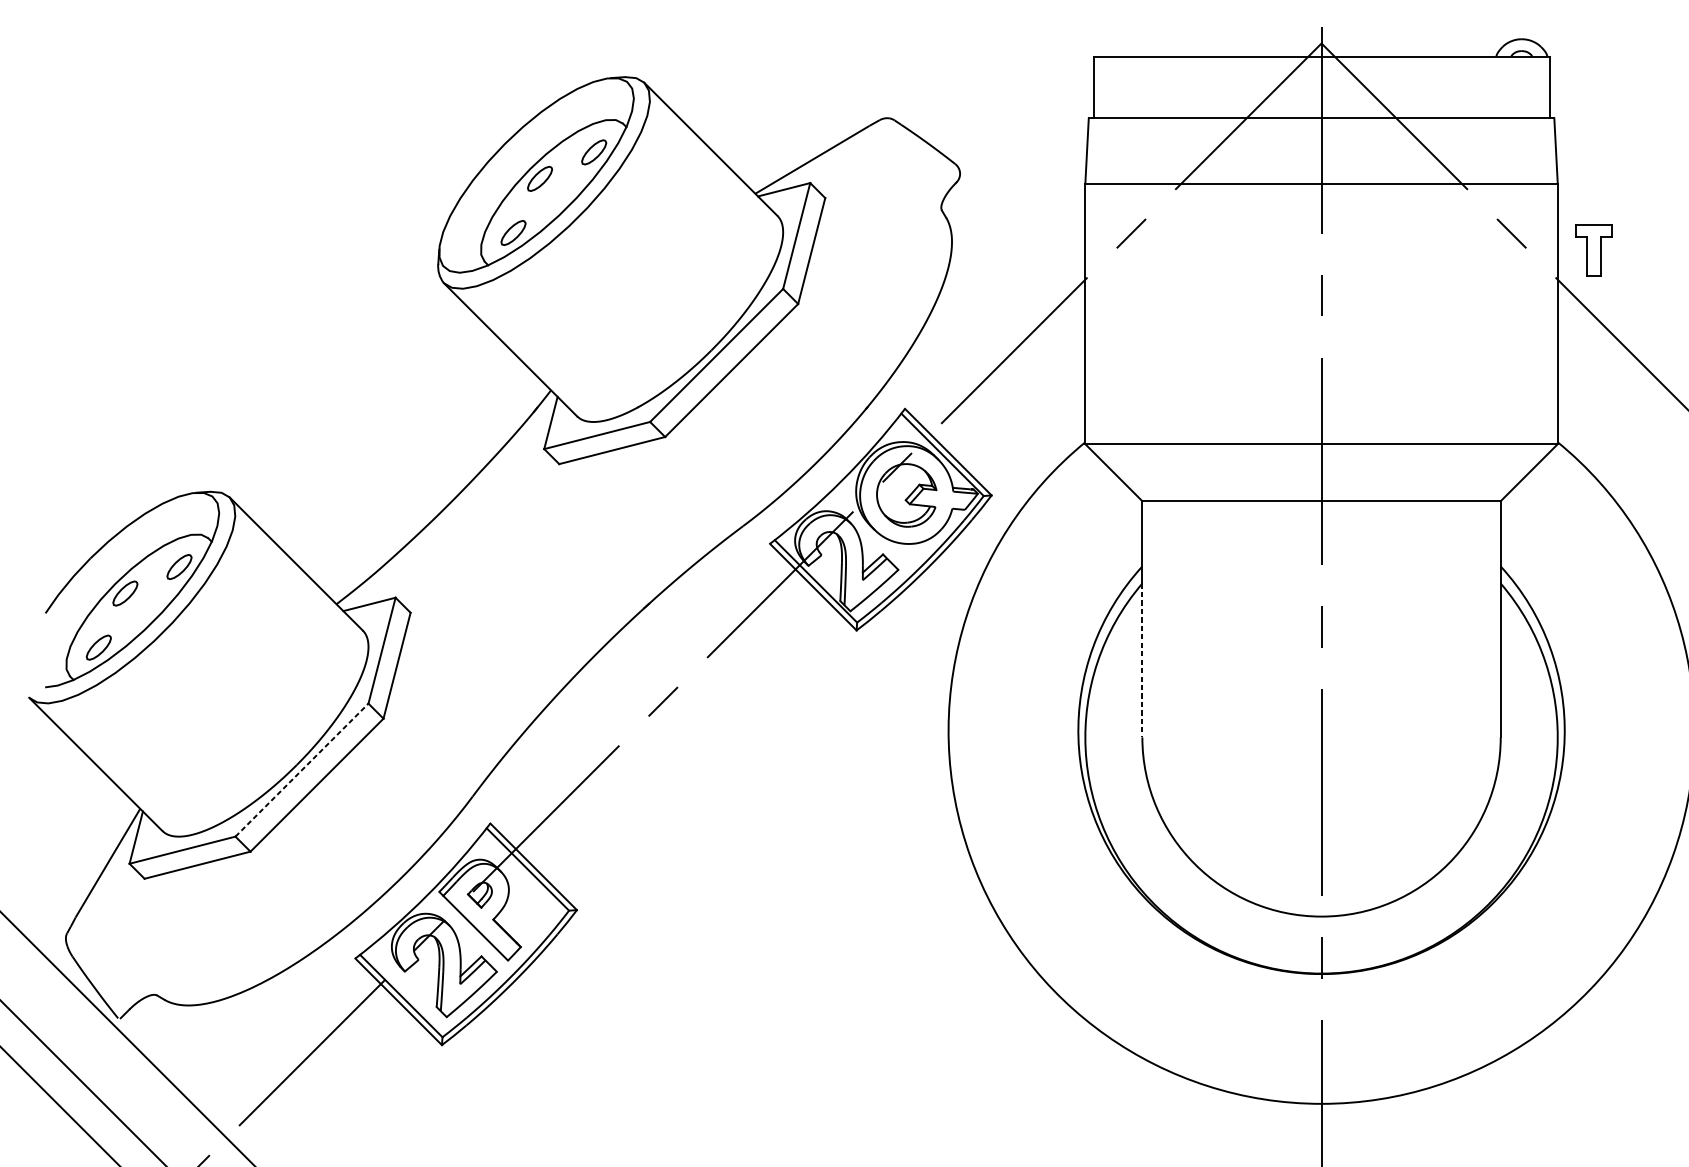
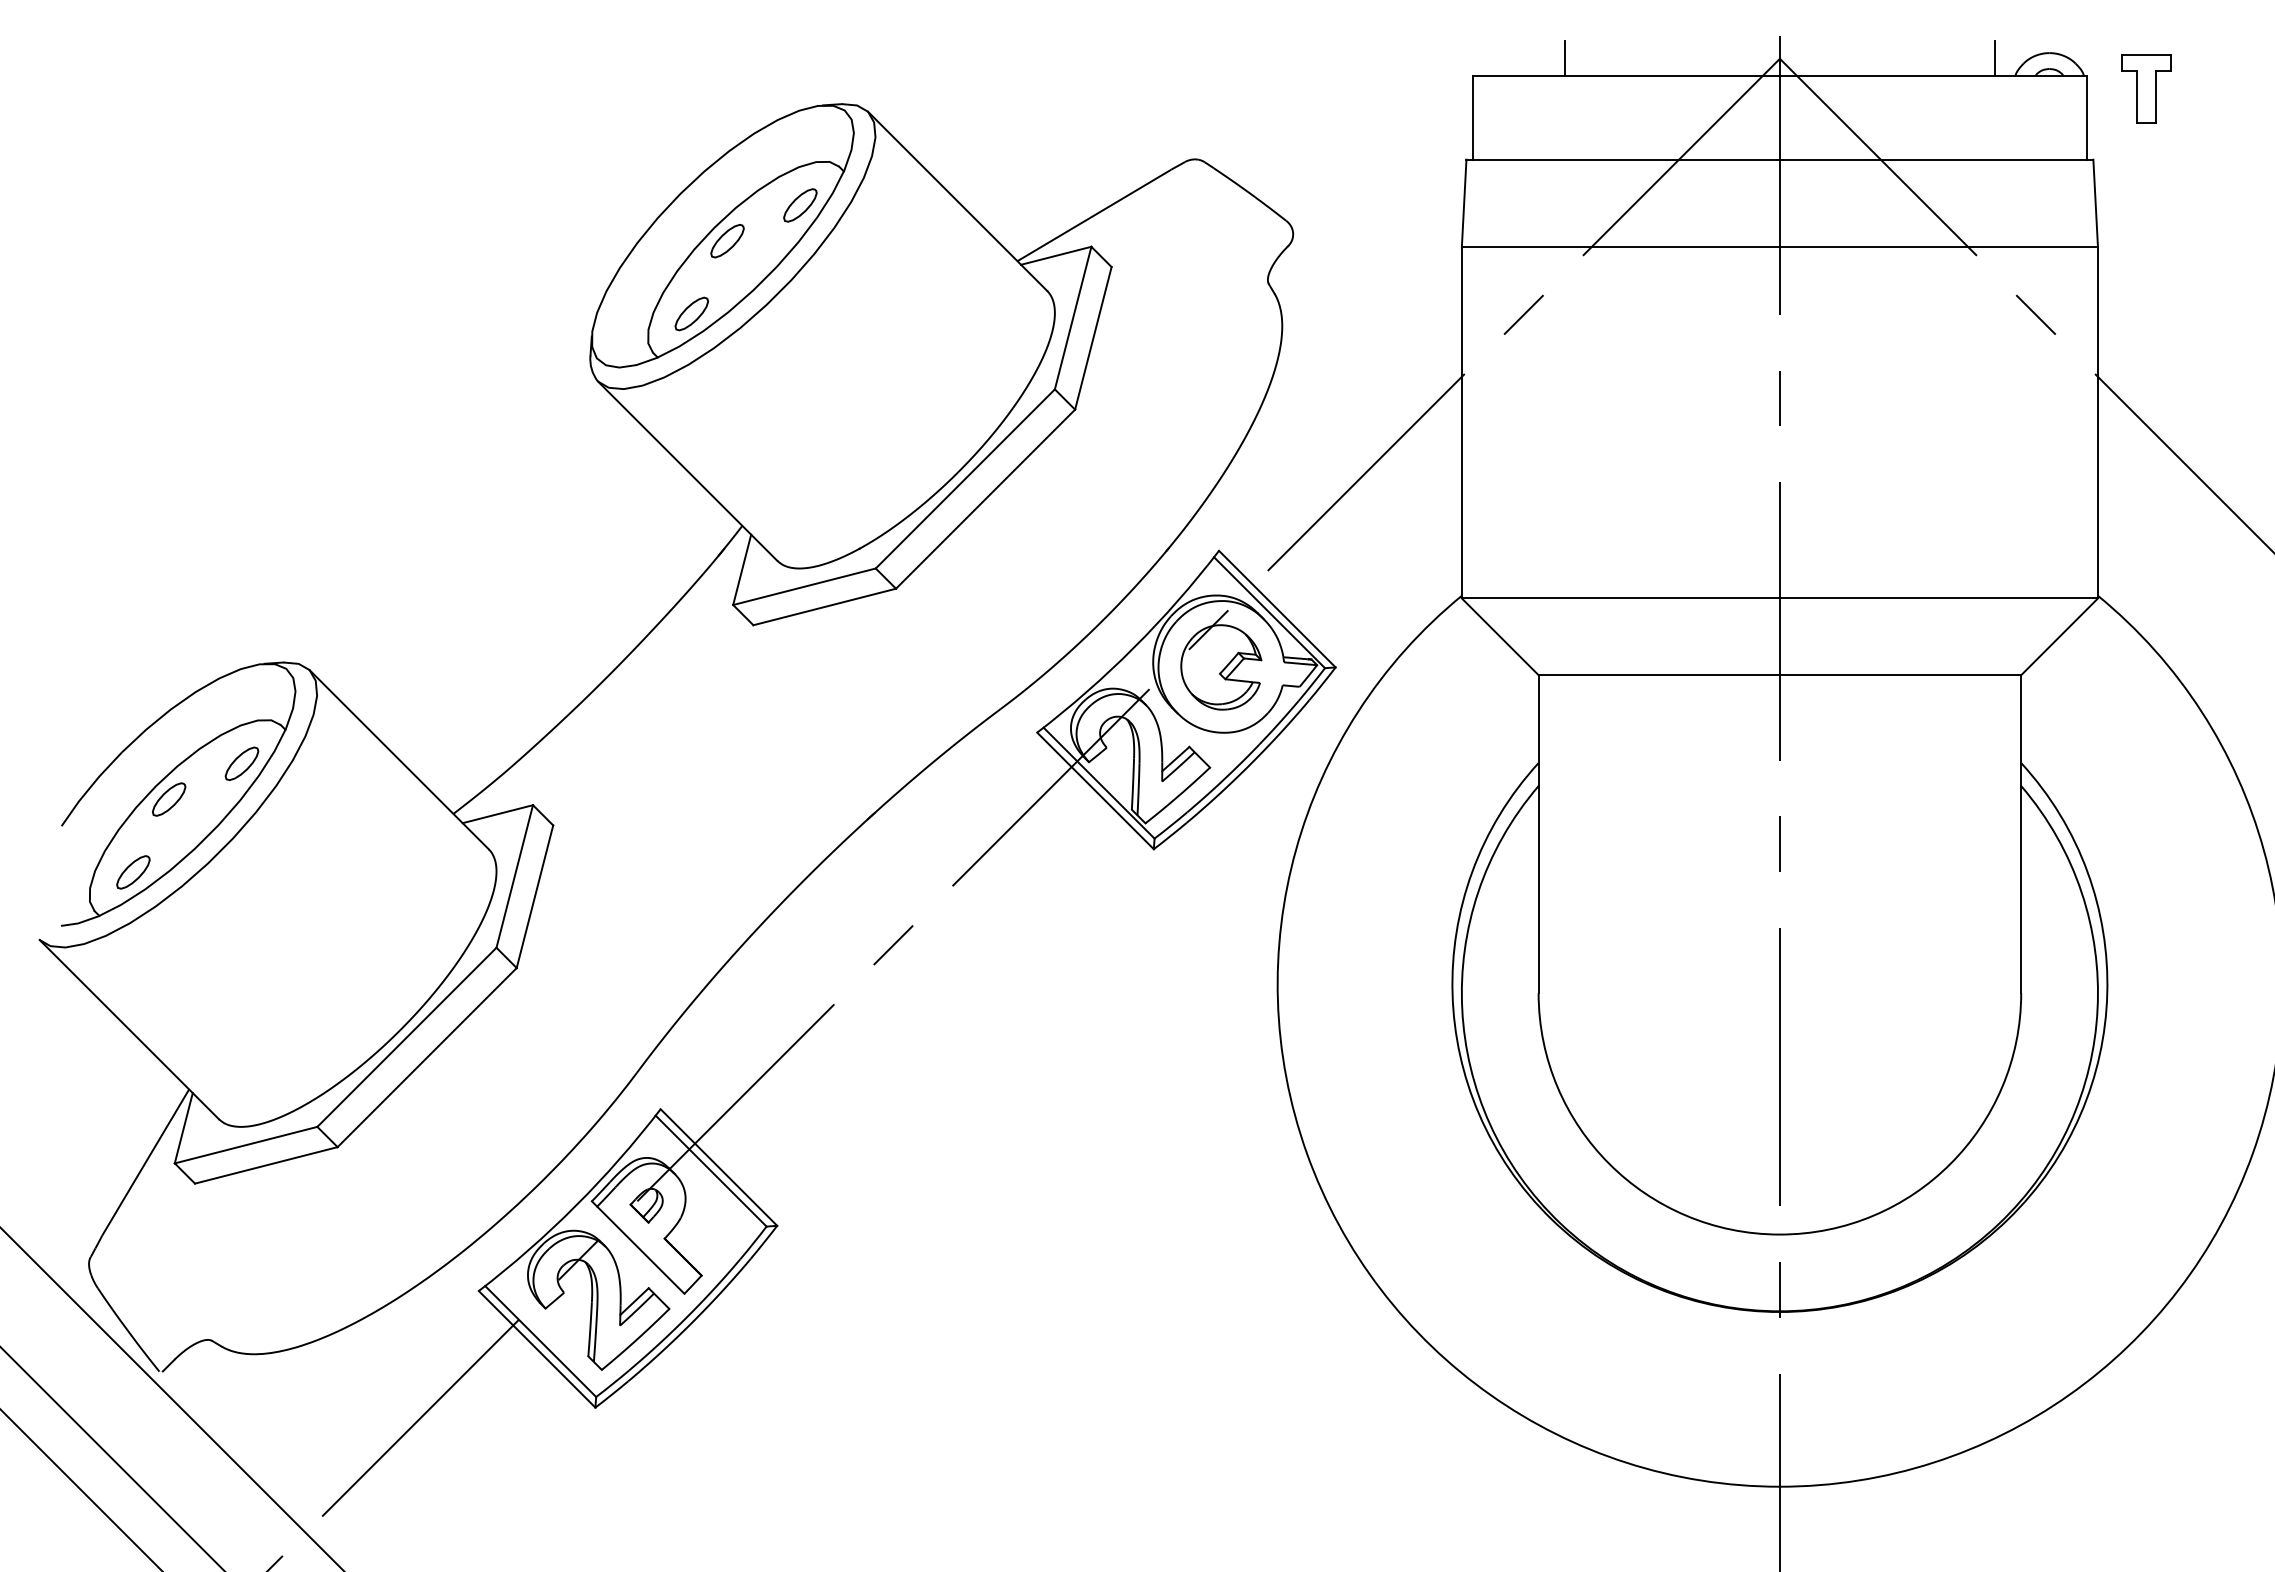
line: (1161, 43) -> (1564, 58), added
line: (1480, 43) -> (1994, 58), added
part: (1593, 250) -> (2146, 88), moved
line: (1142, 660) -> (1538, 889), dashed -> solid
line: (301, 770) -> (406, 1037), dashed -> solid

